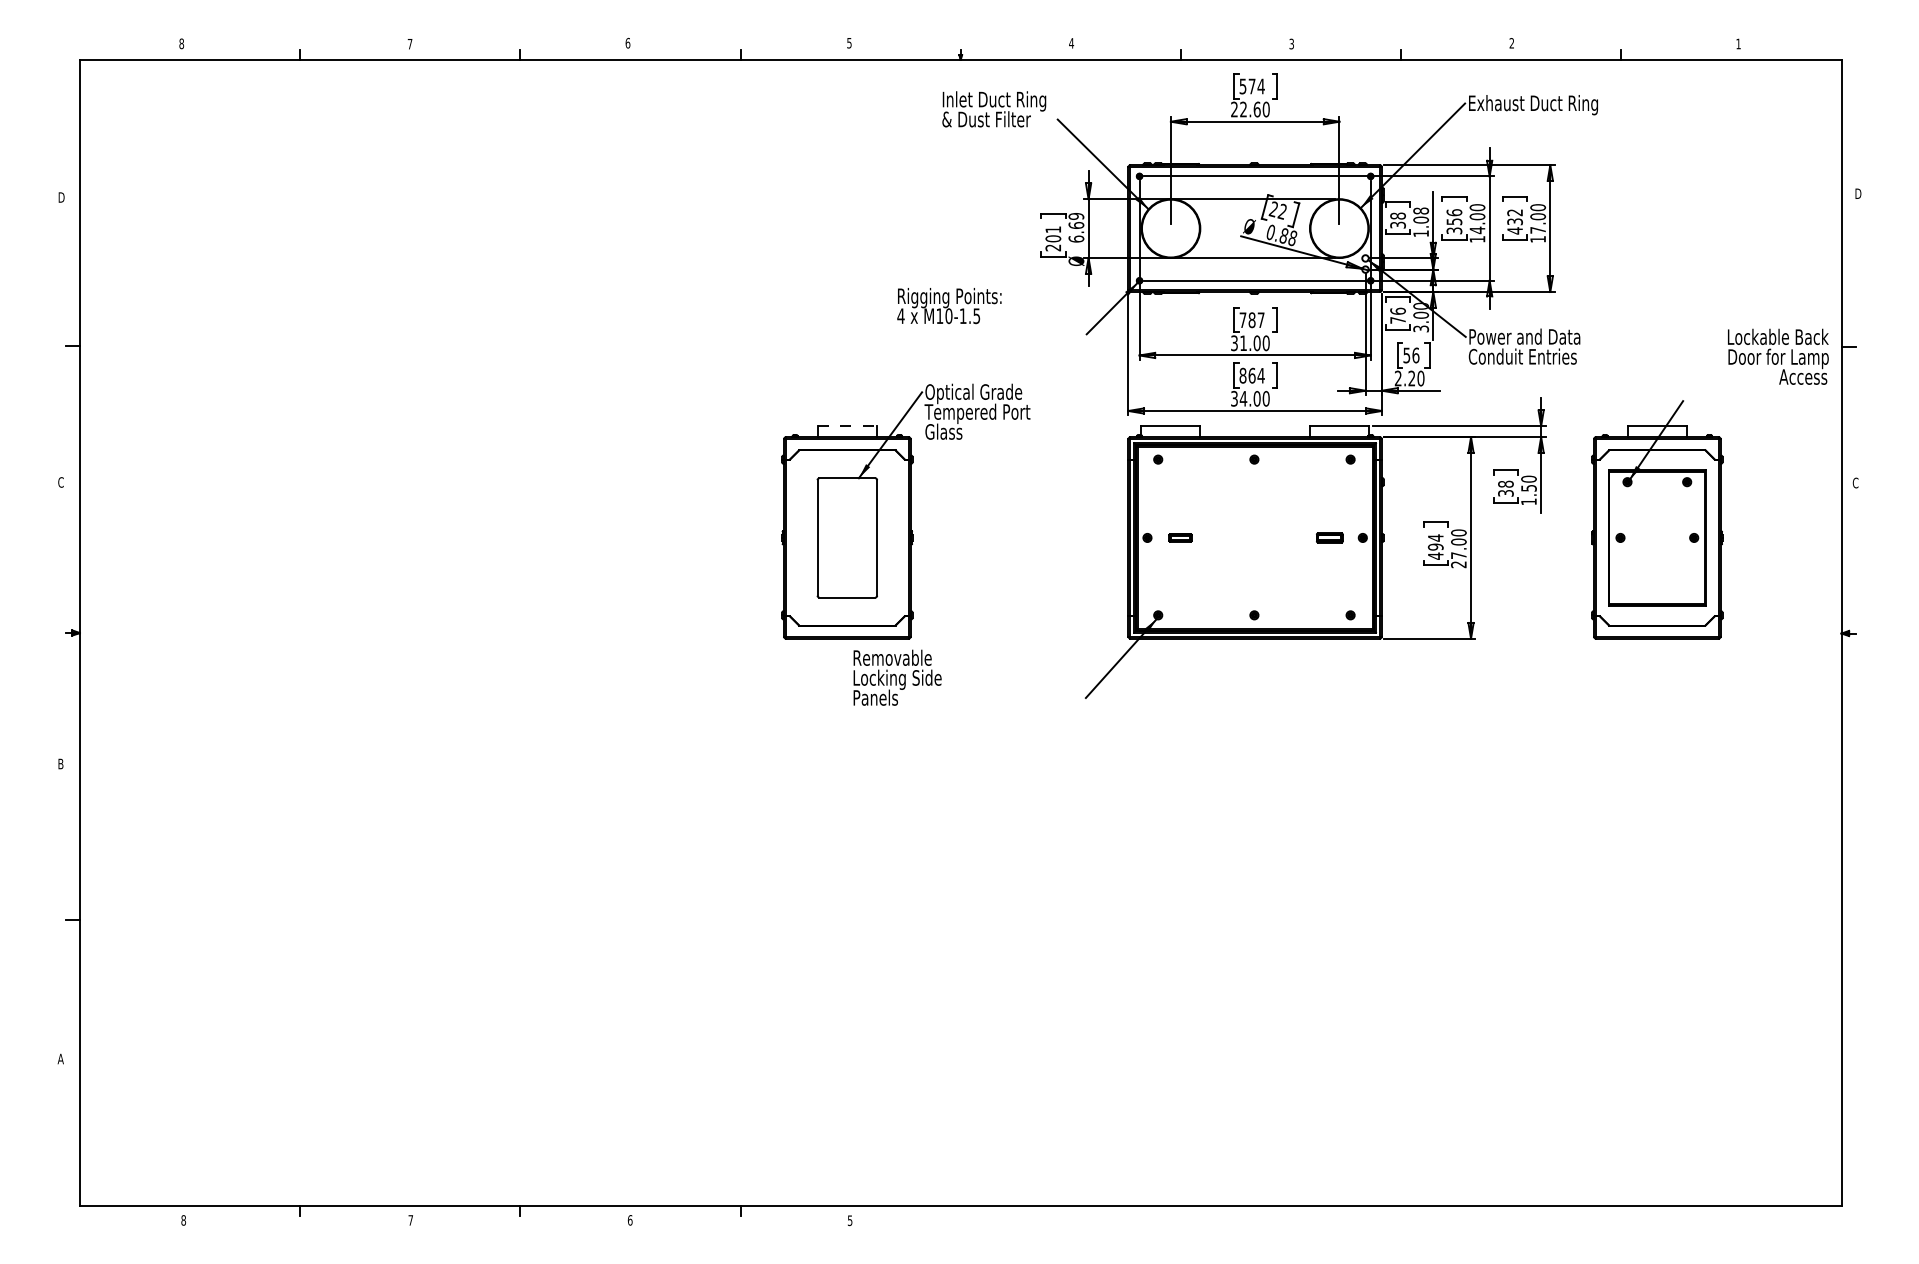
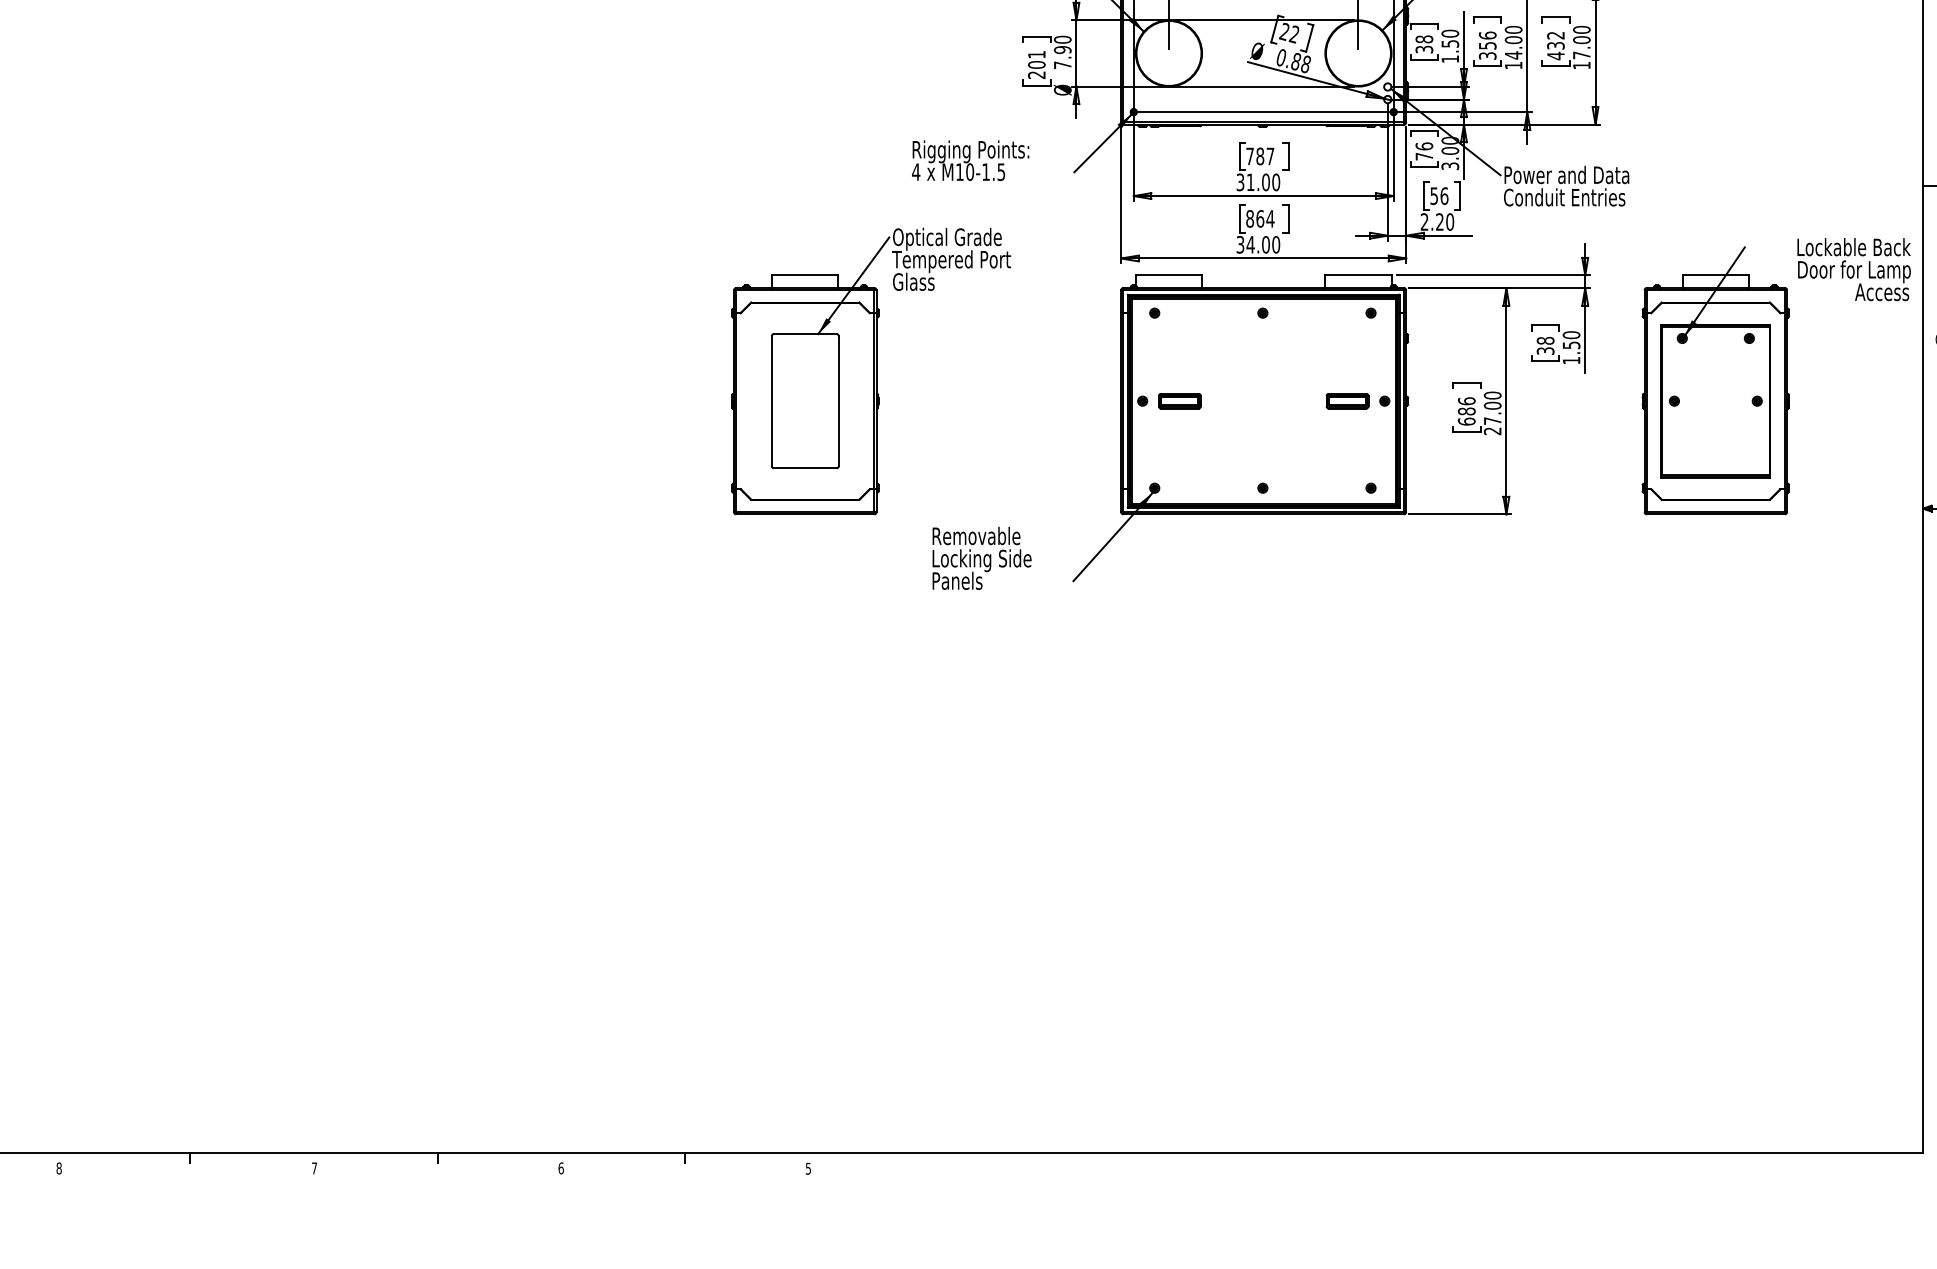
text: (1421, 215) -> (1450, 38), 1.08 -> 1.50
text: (1076, 227) -> (1062, 52), 6.69 -> 7.90
text: (949, 306) -> (970, 161), moved
text: (1778, 356) -> (1854, 269), moved
line: (847, 426) -> (805, 275), dashed -> solid
part: (1180, 537) -> (1179, 400), size x1.67
part: (1329, 537) -> (1347, 400), size x1.43
text: (1435, 546) -> (1466, 410), 494 -> 686
text: (897, 677) -> (981, 558), moved

